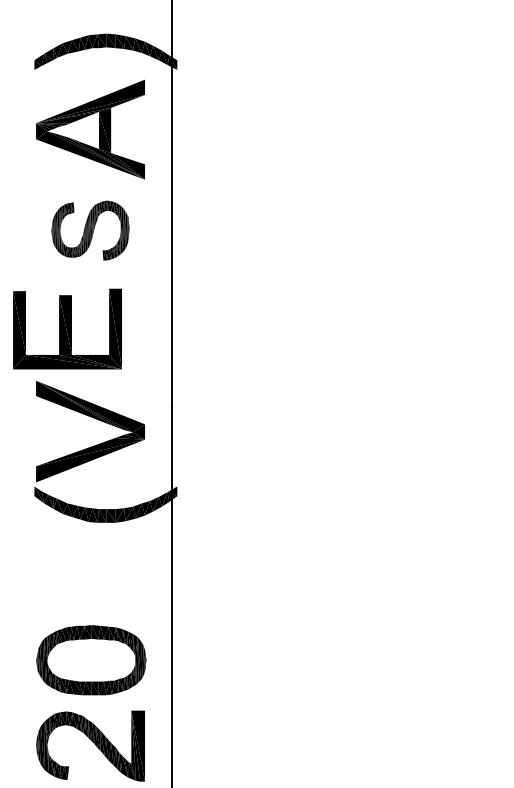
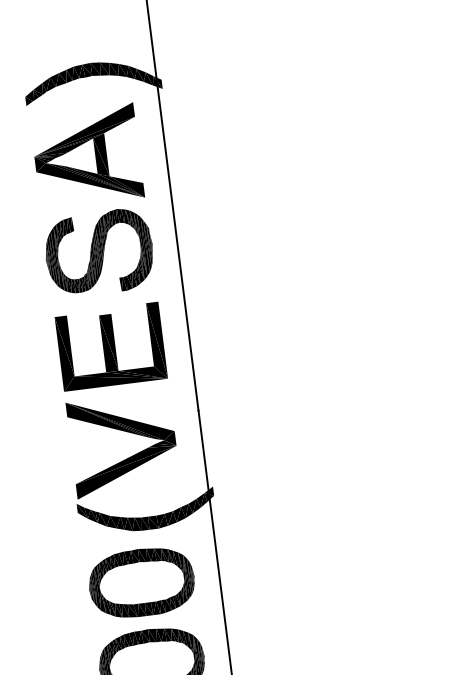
part: (90, 230) -> (99, 252), size x1.43
part: (67, 328) -> (111, 346), moved
part: (91, 576) -> (141, 582), added

